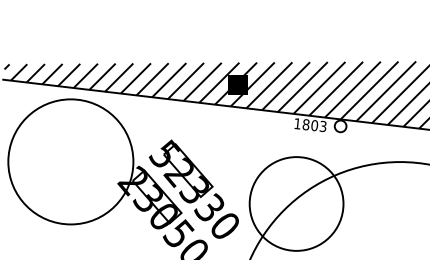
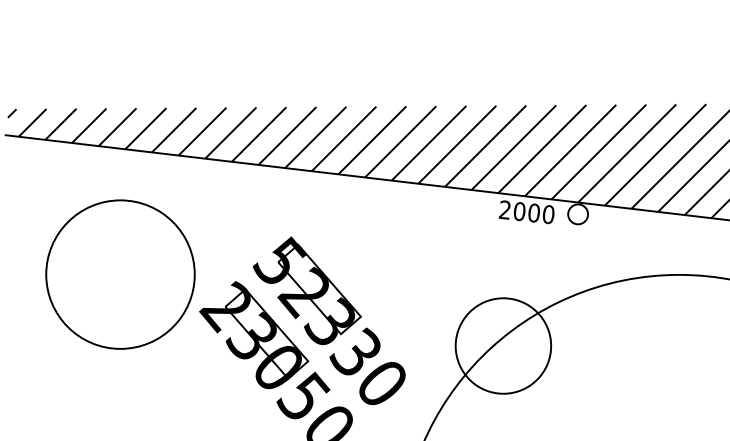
fill: (237, 84) -> (403, 143), removed
text: (309, 124) -> (525, 211), 1803 -> 2000
circle: (70, 161) -> (119, 273), size x0.7
circle: (296, 203) -> (503, 345), size x0.6

